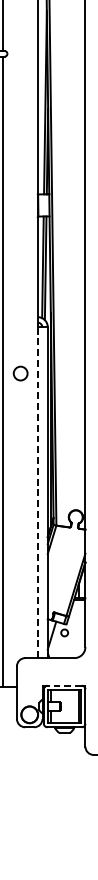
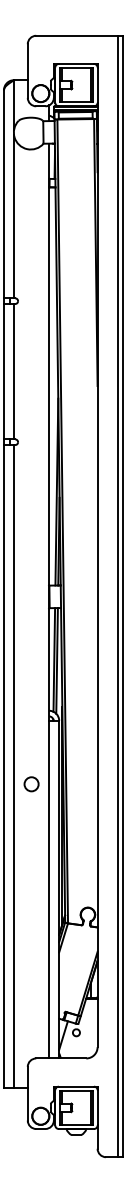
circle: (20, 373) -> (31, 784), moved
line: (38, 492) -> (49, 889), dashed -> solid
line: (64, 685) -> (76, 1086), dashed -> solid

